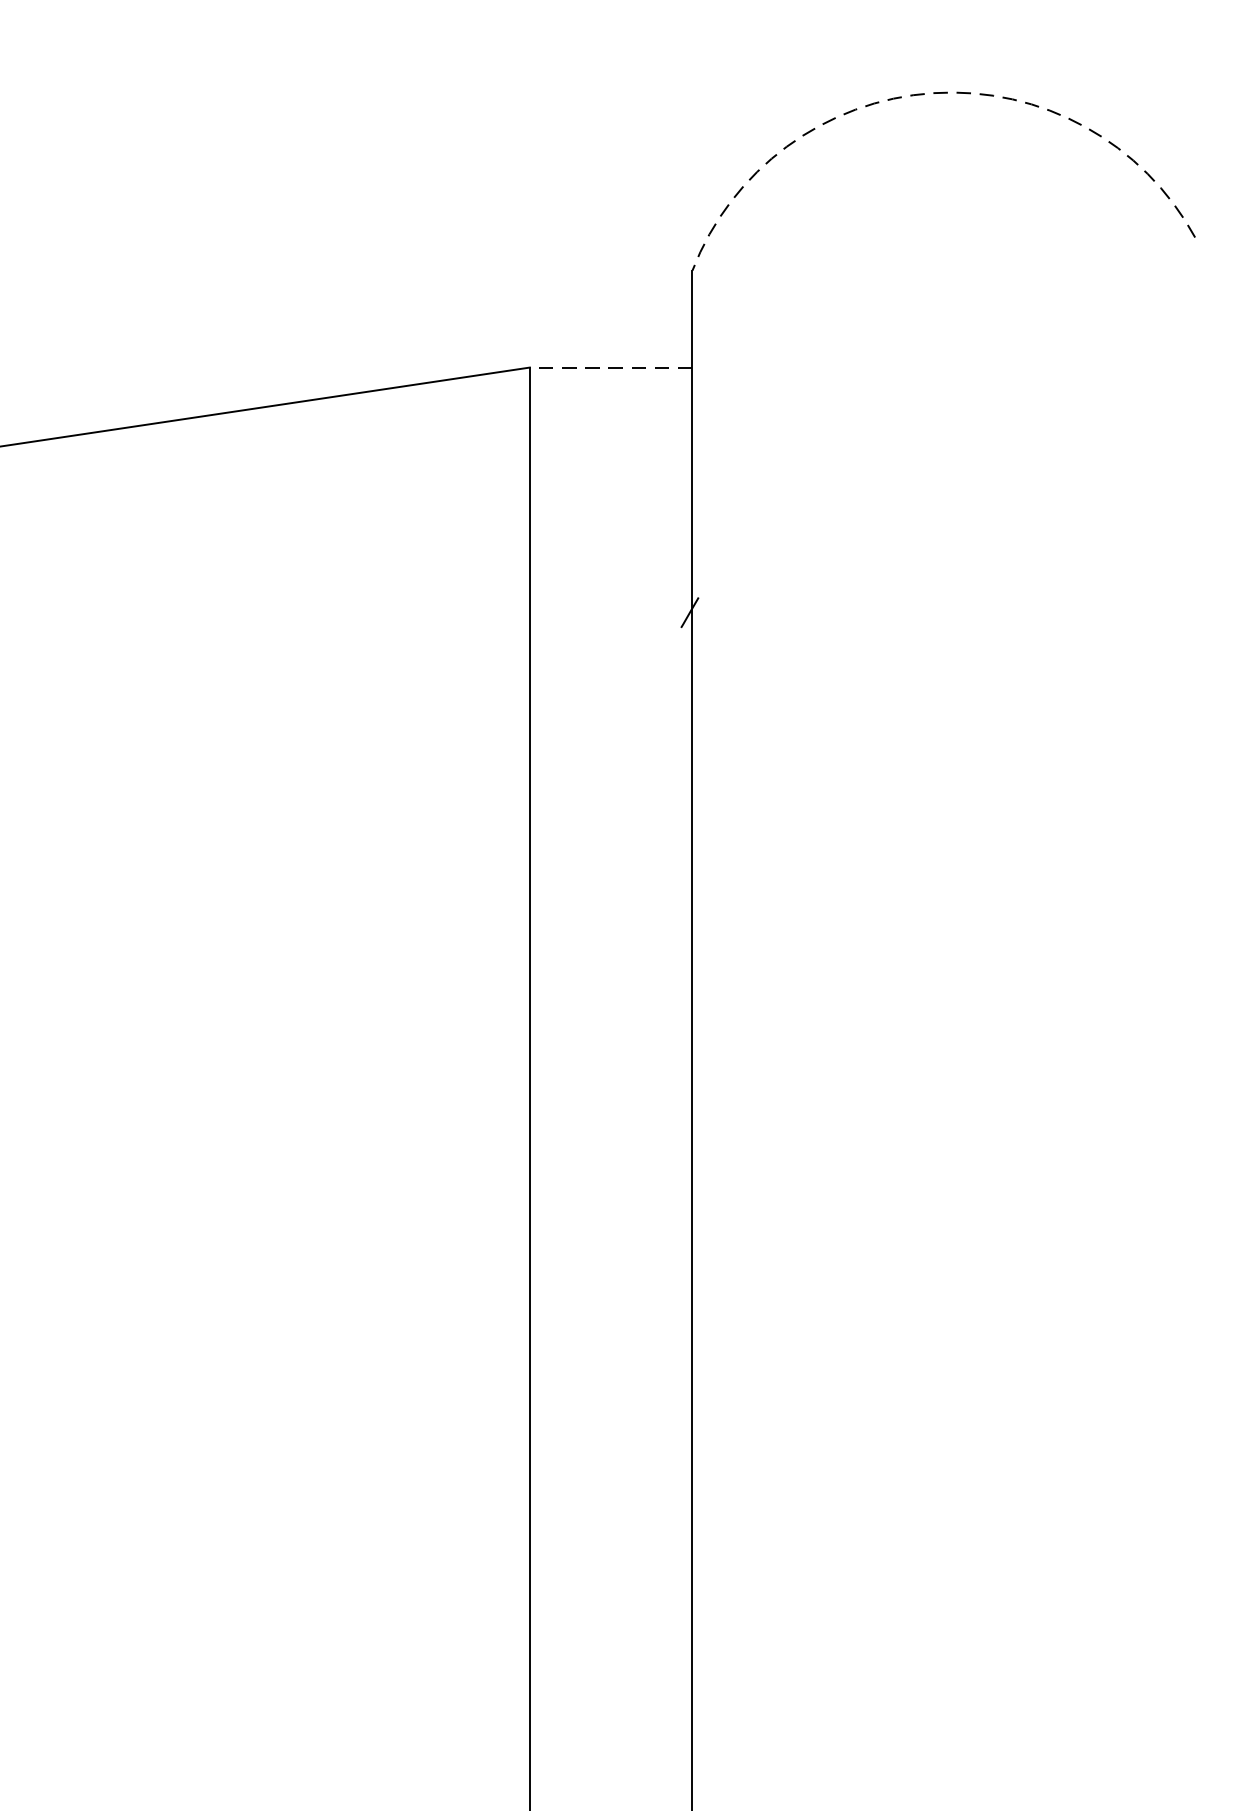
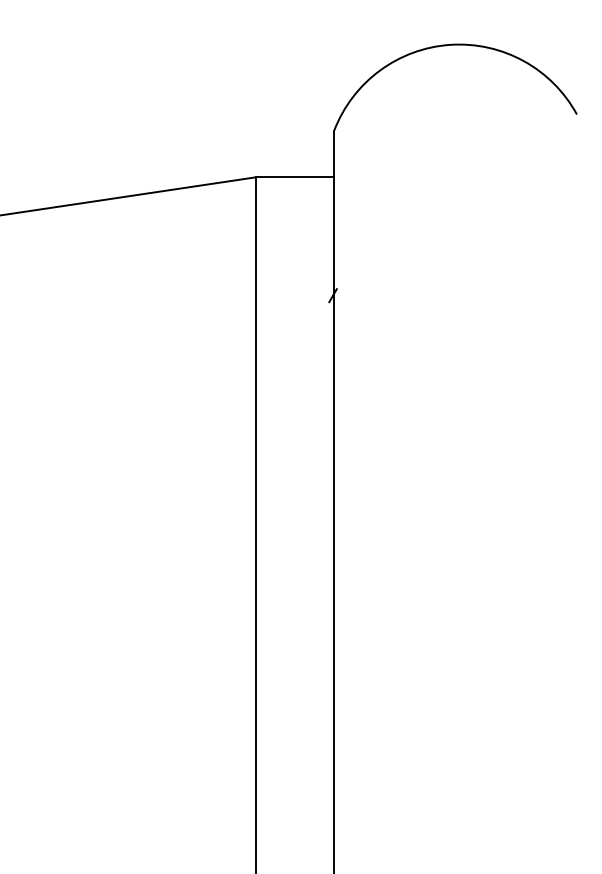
arc: (933, 92) -> (450, 44), dashed -> solid
line: (610, 367) -> (294, 177), dashed -> solid

